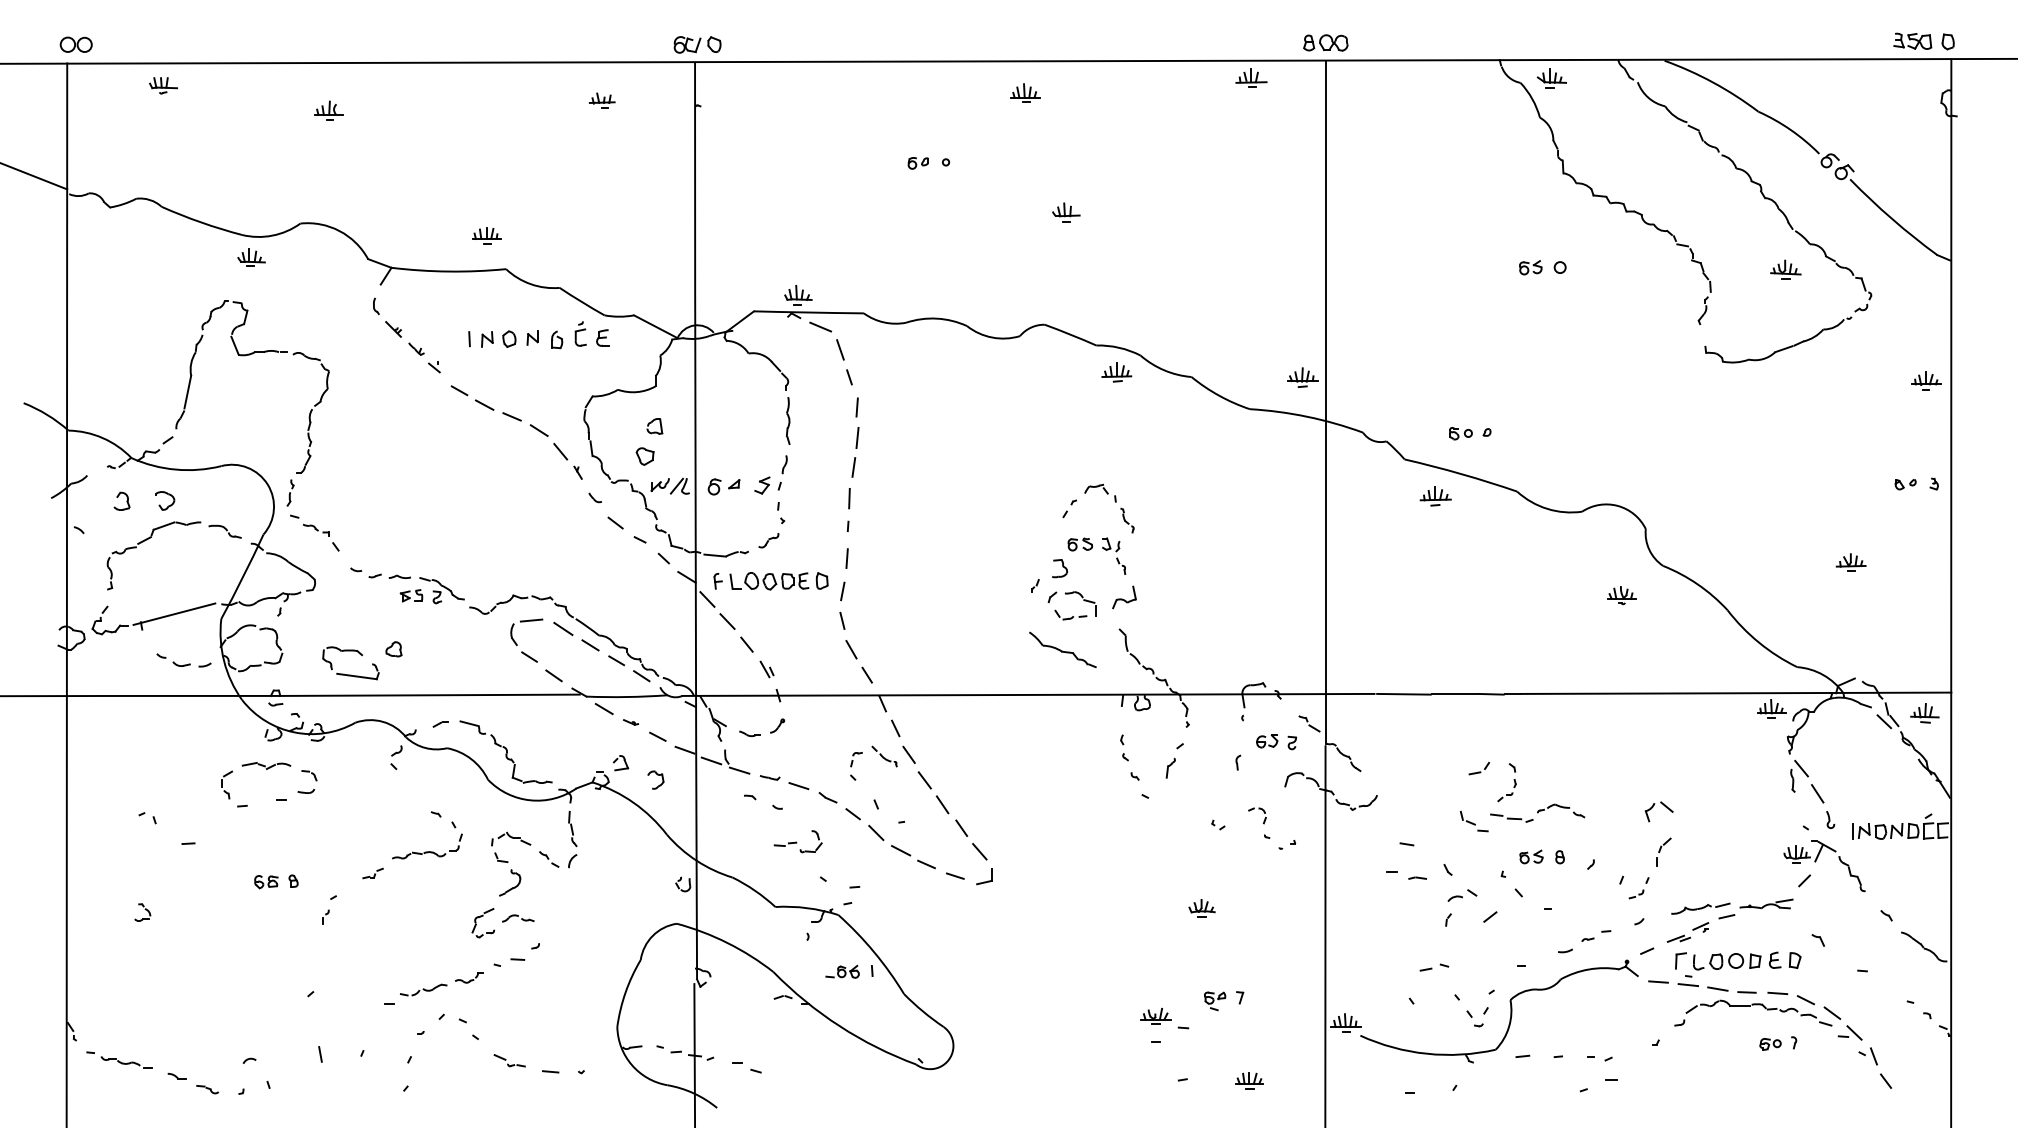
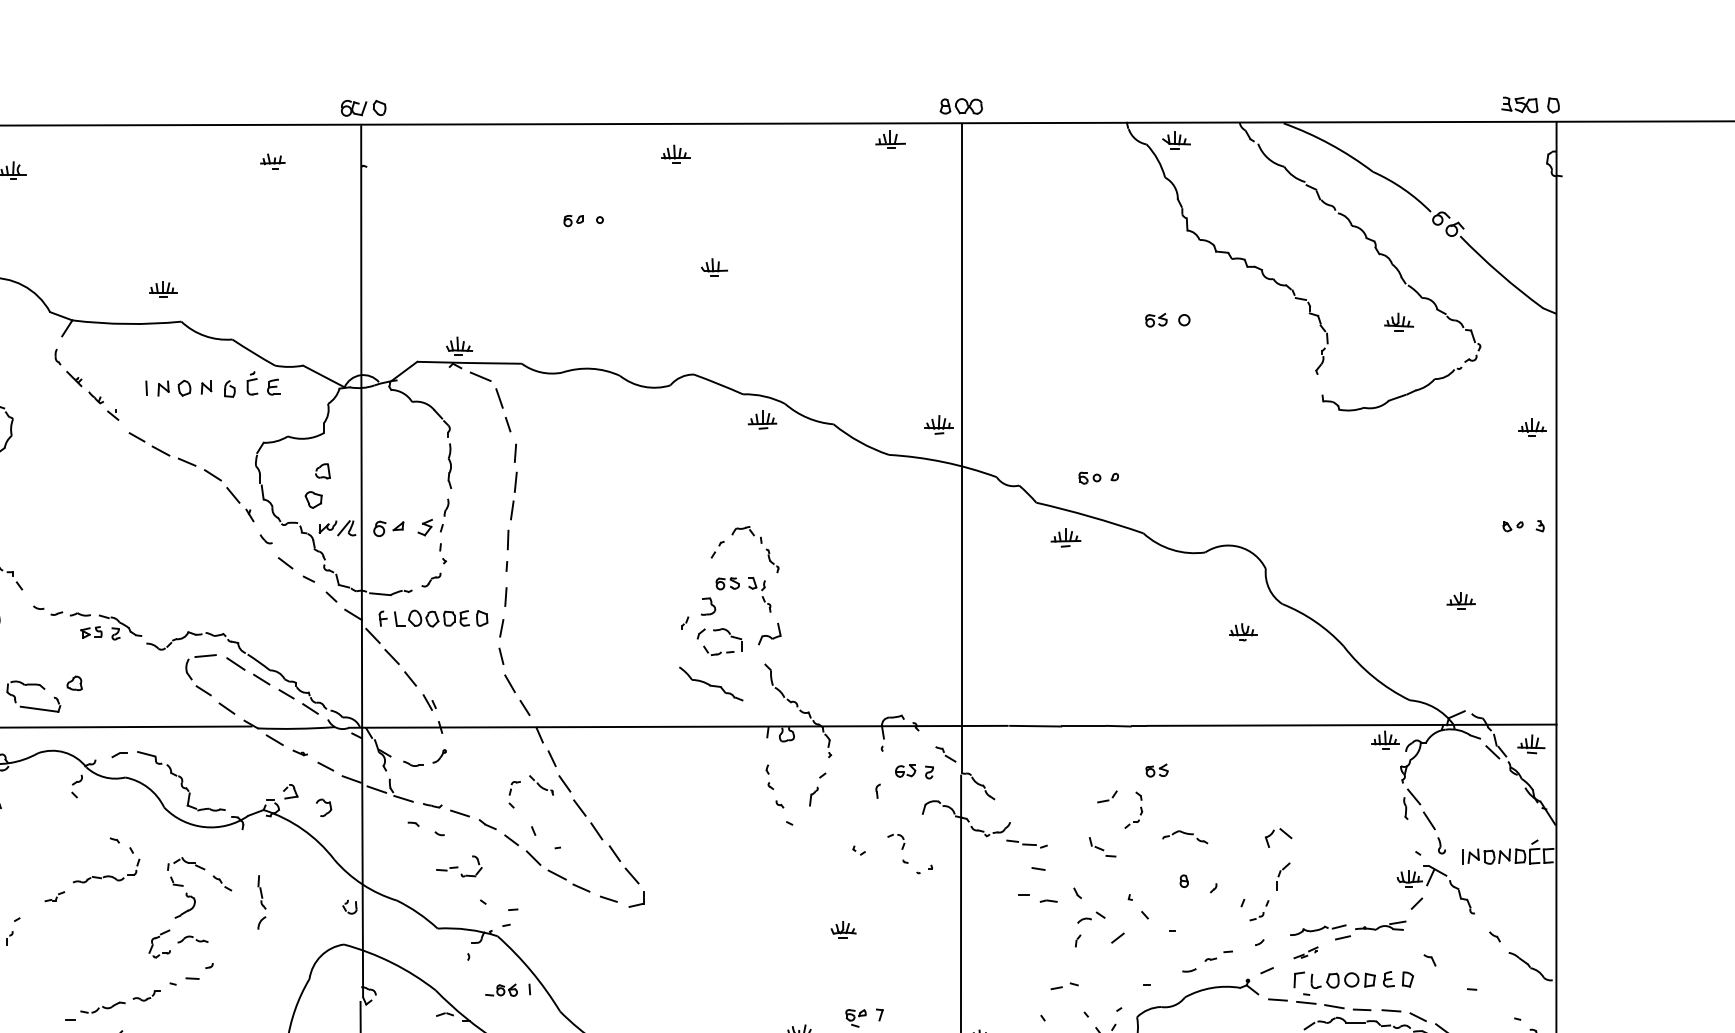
part: (1511, 817) -> (1026, 843), moved
part: (572, 839) -> (261, 902), moved
part: (1531, 856) -> (1157, 770), moved
part: (1687, 932) -> (1305, 952), size x0.6

